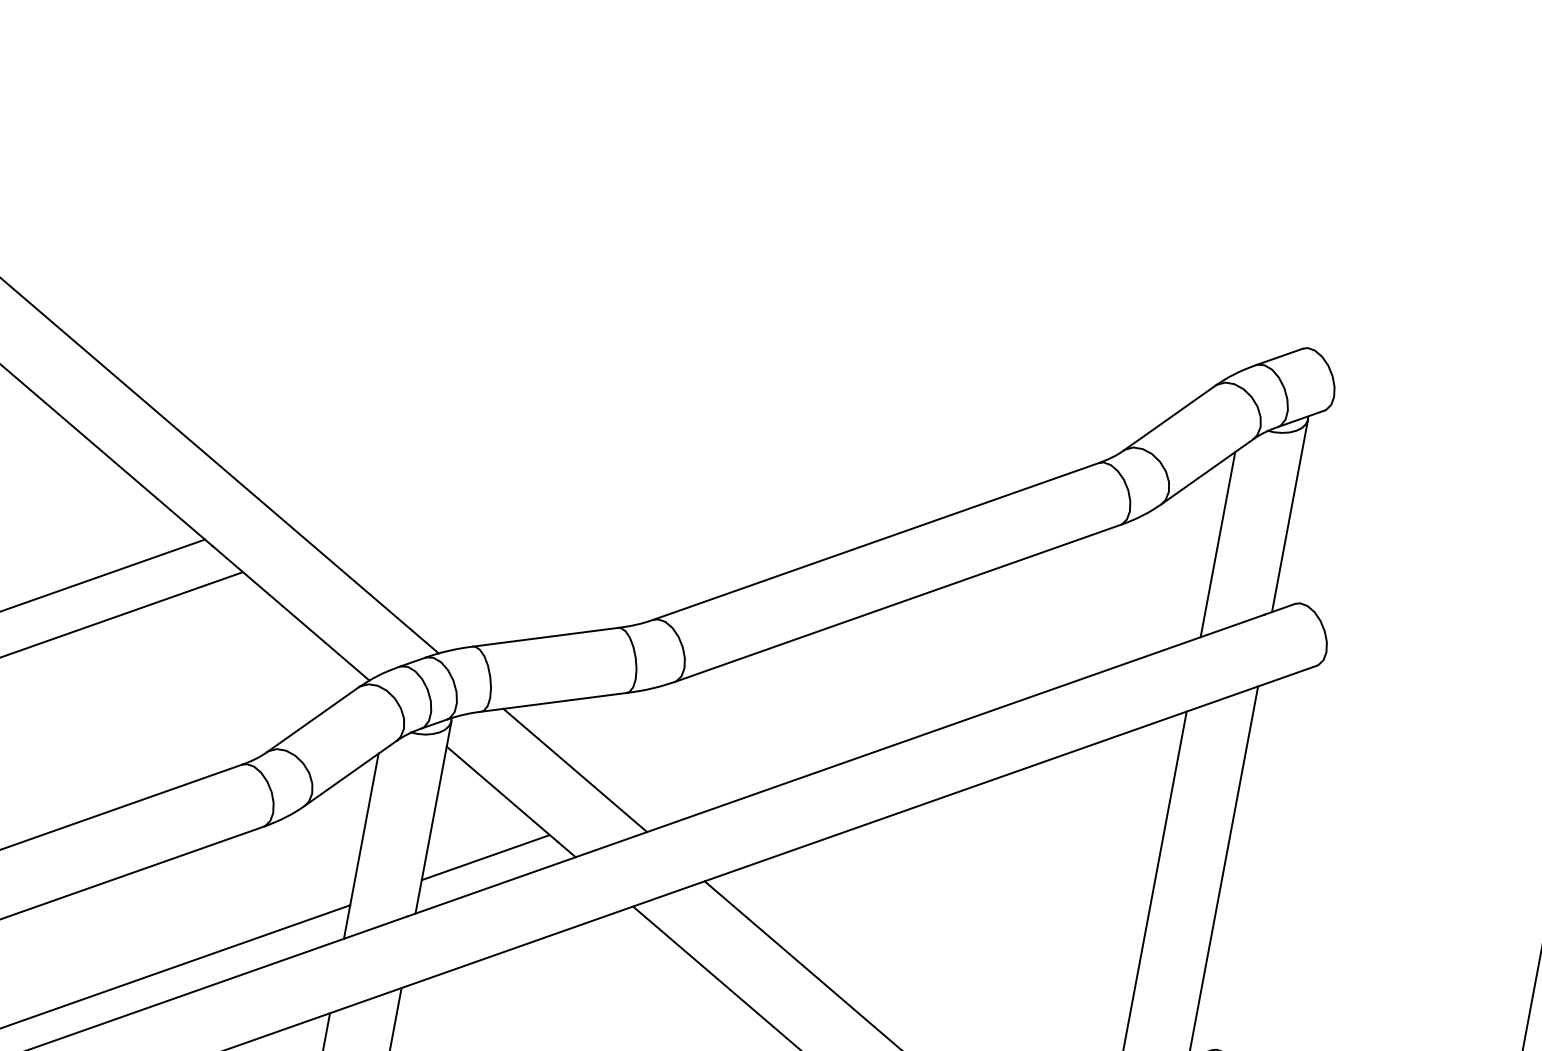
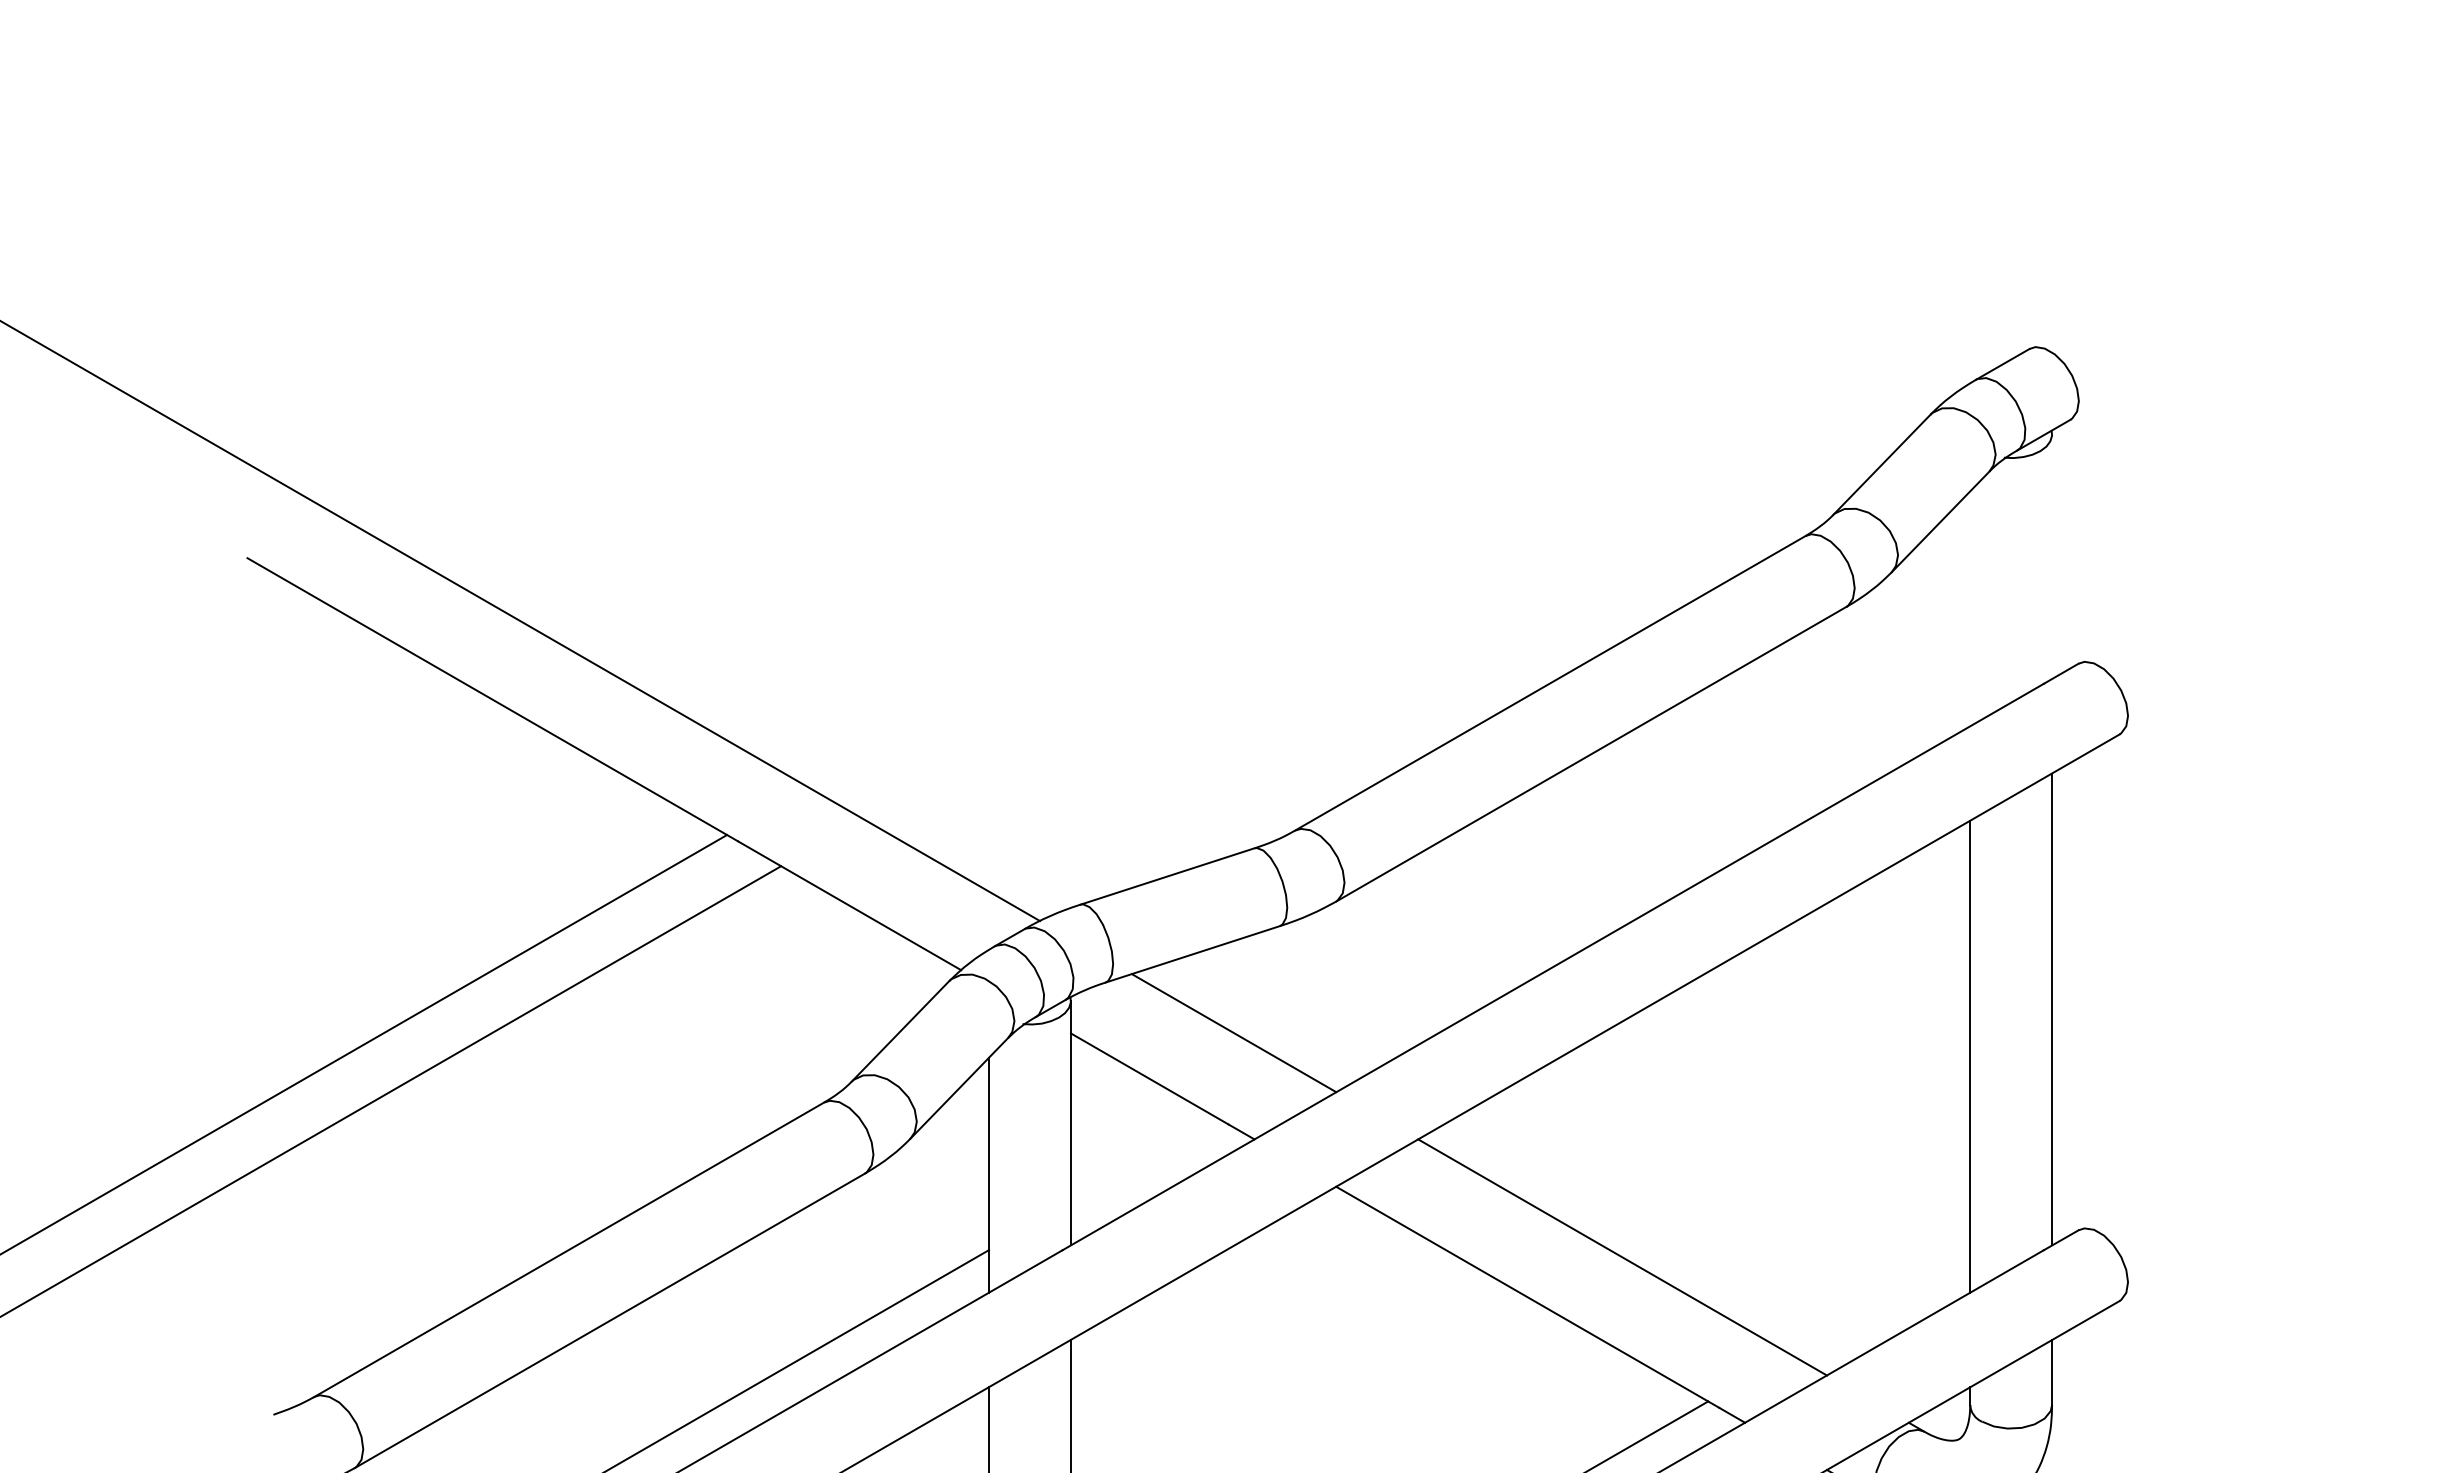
line: (1290, 515) -> (2052, 556), removed
line: (1218, 544) -> (1970, 608), removed
line: (485, 857) -> (1144, 1160), removed

